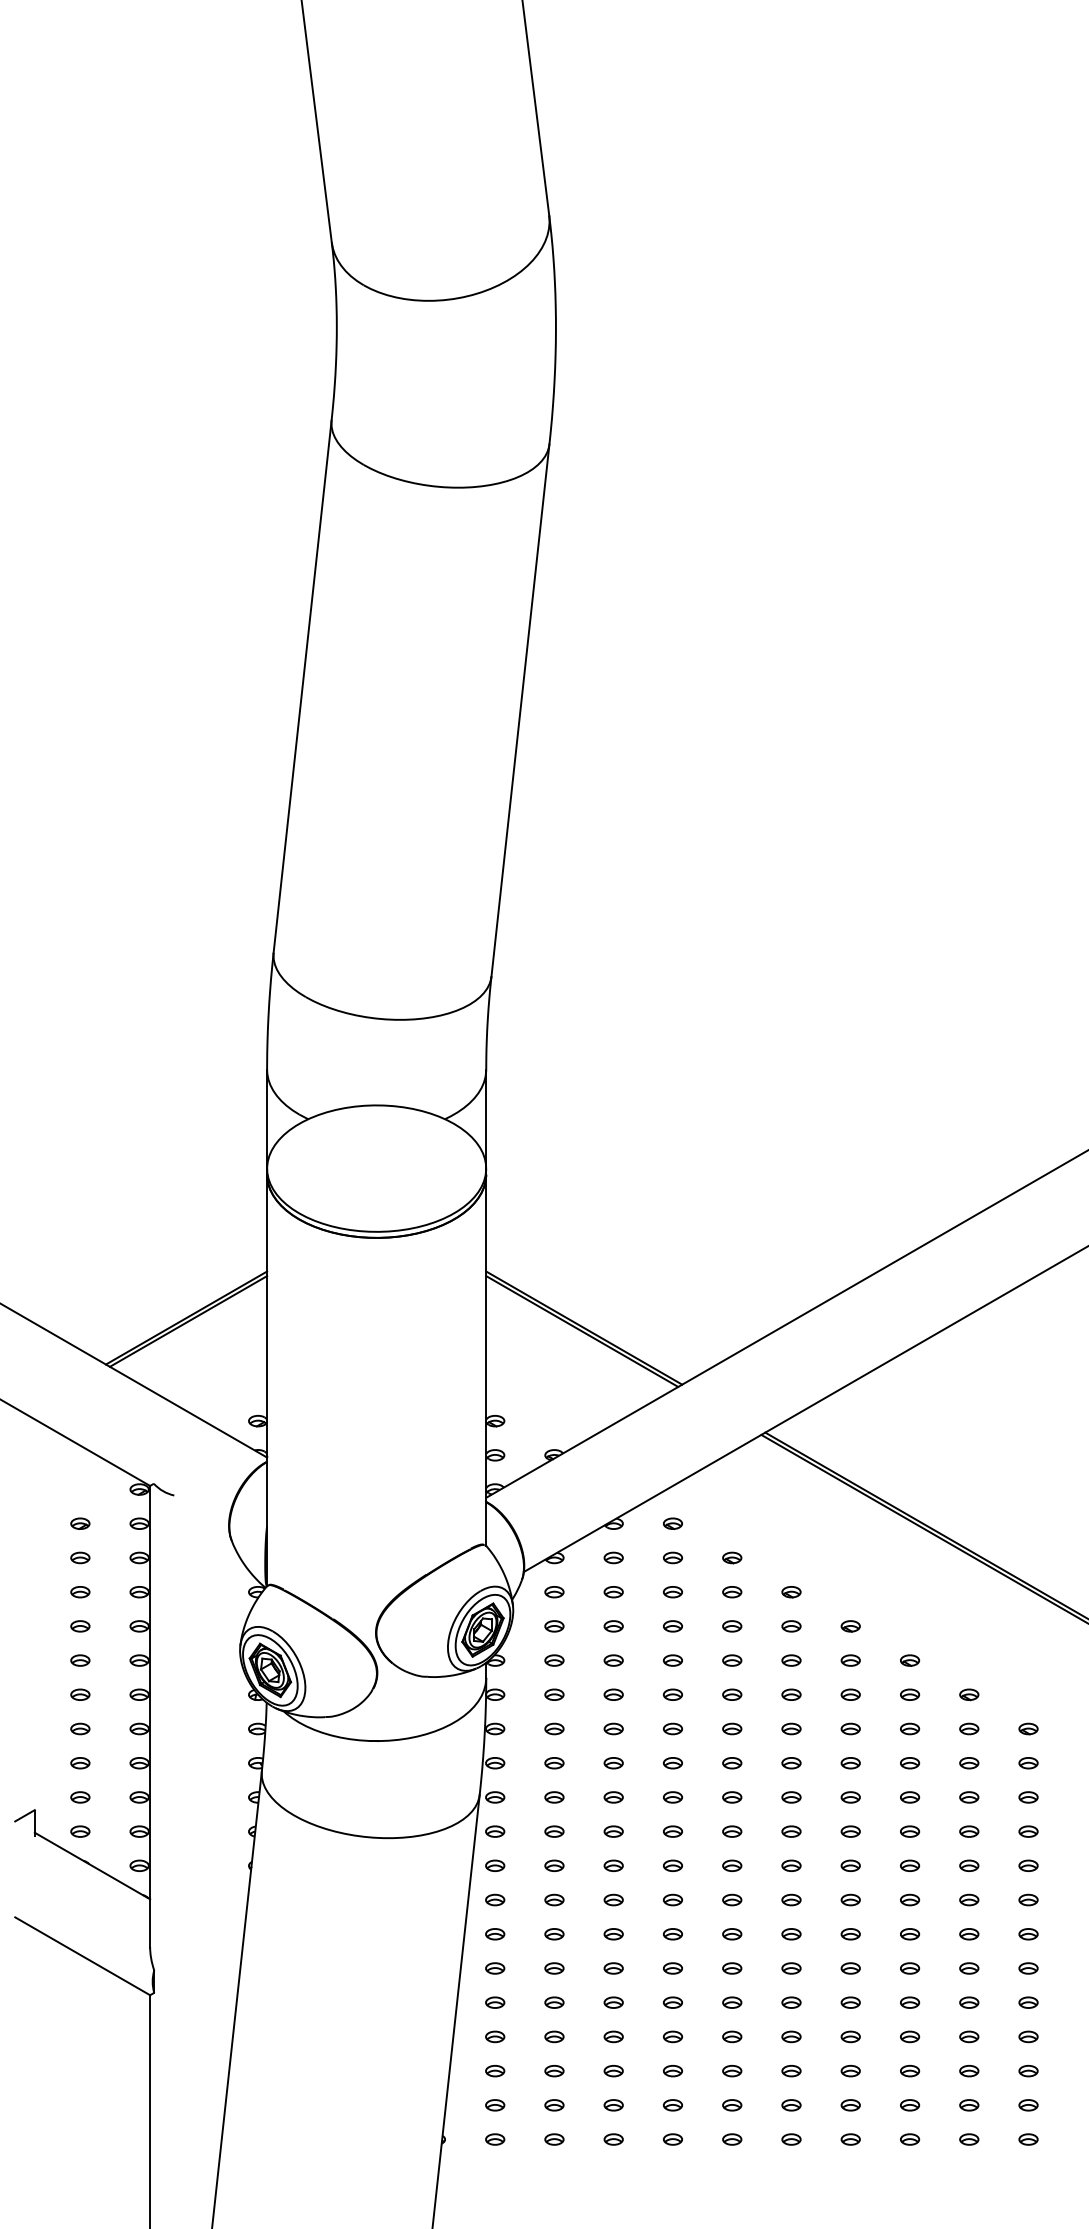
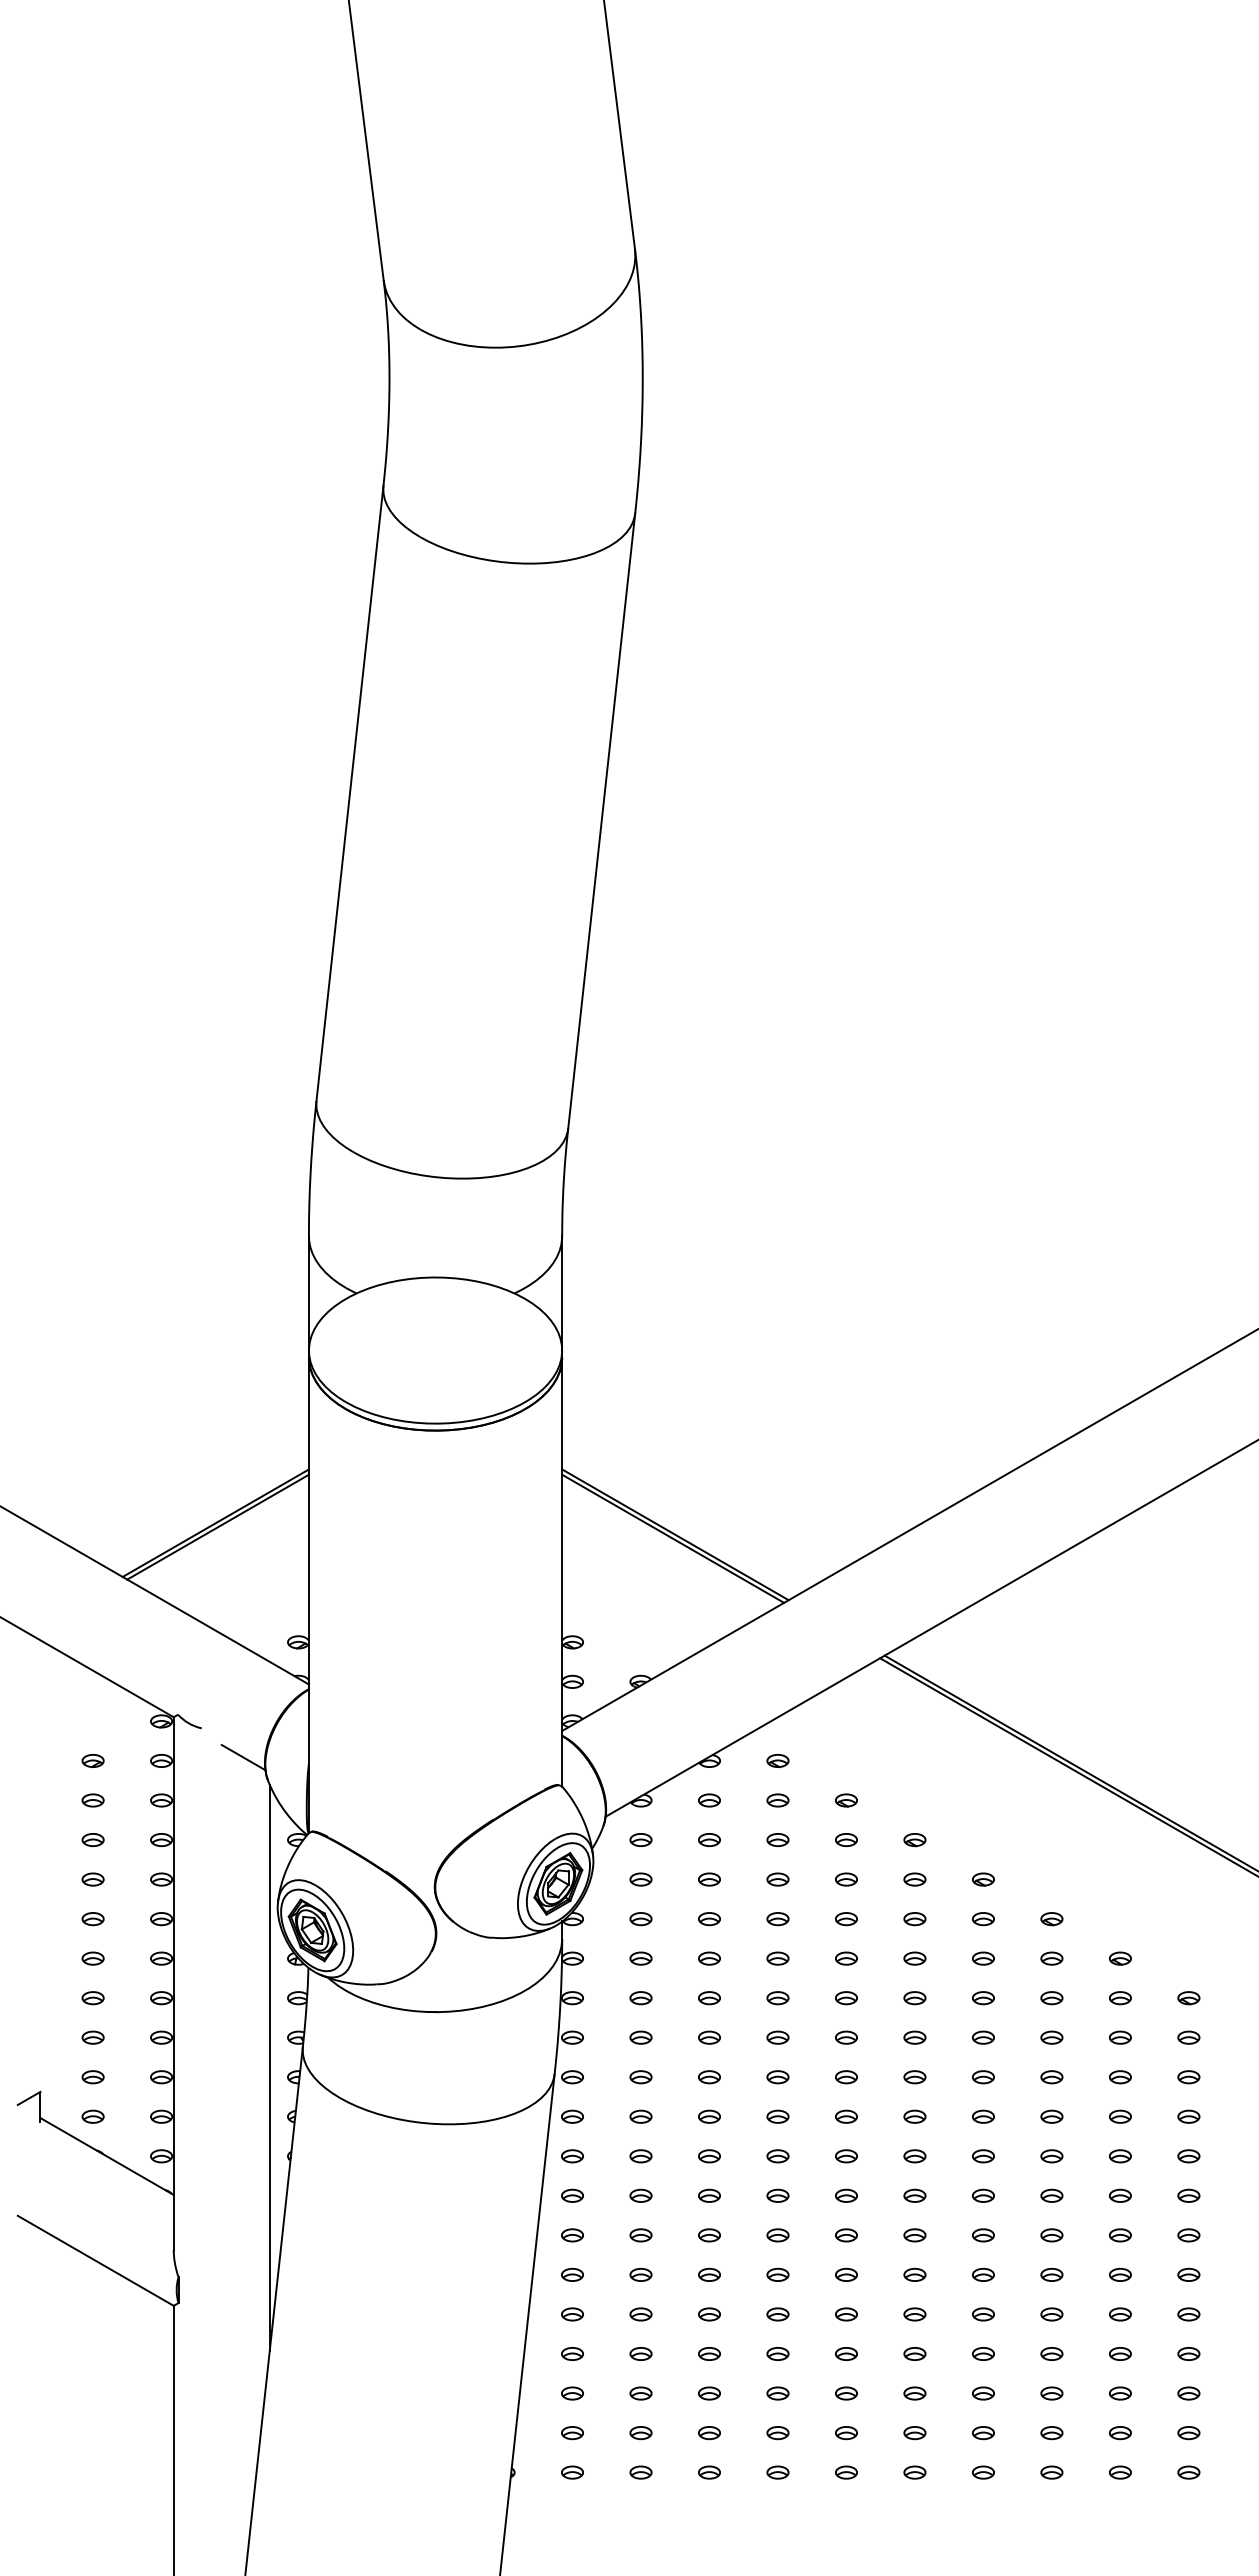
line: (210, 1520) -> (243, 1757), added
line: (232, 1789) -> (269, 2067), added

